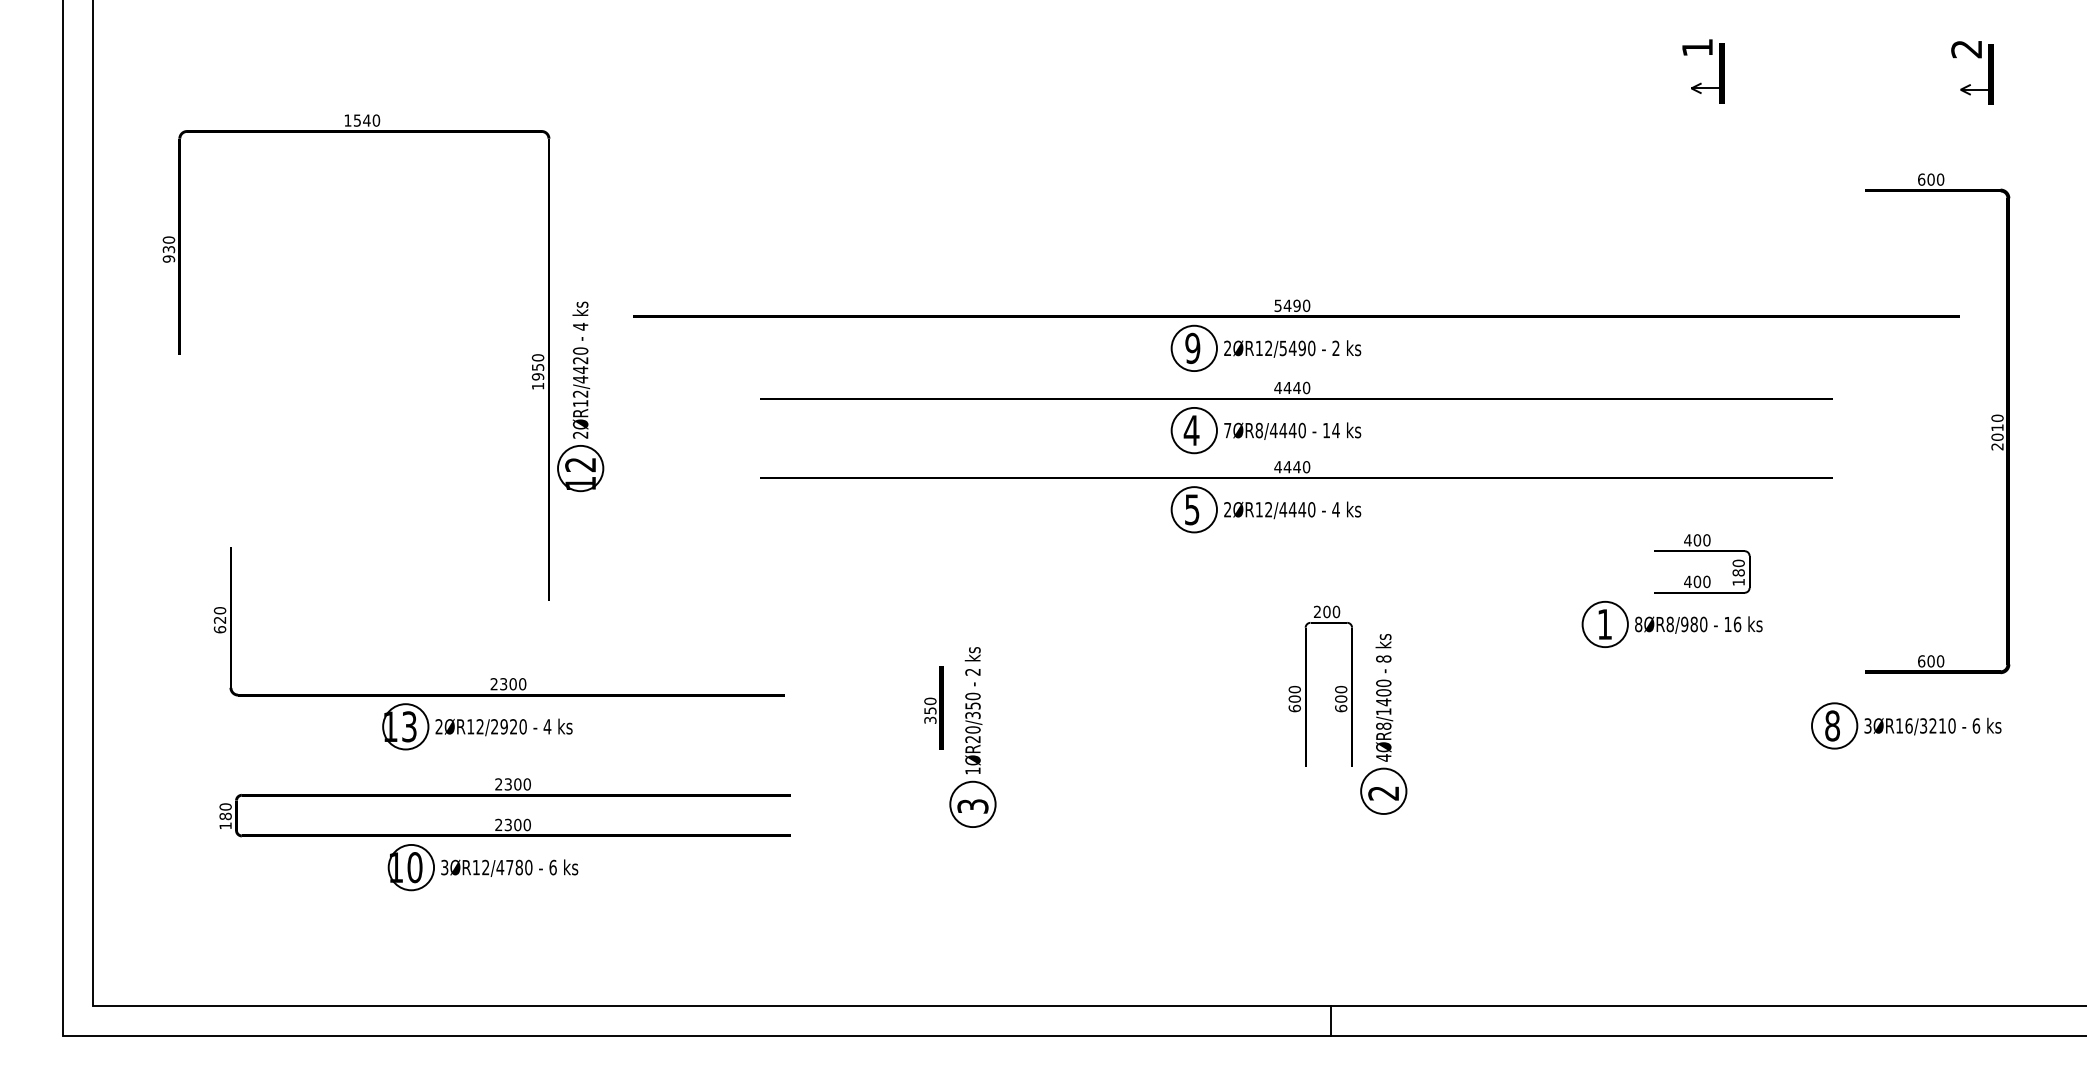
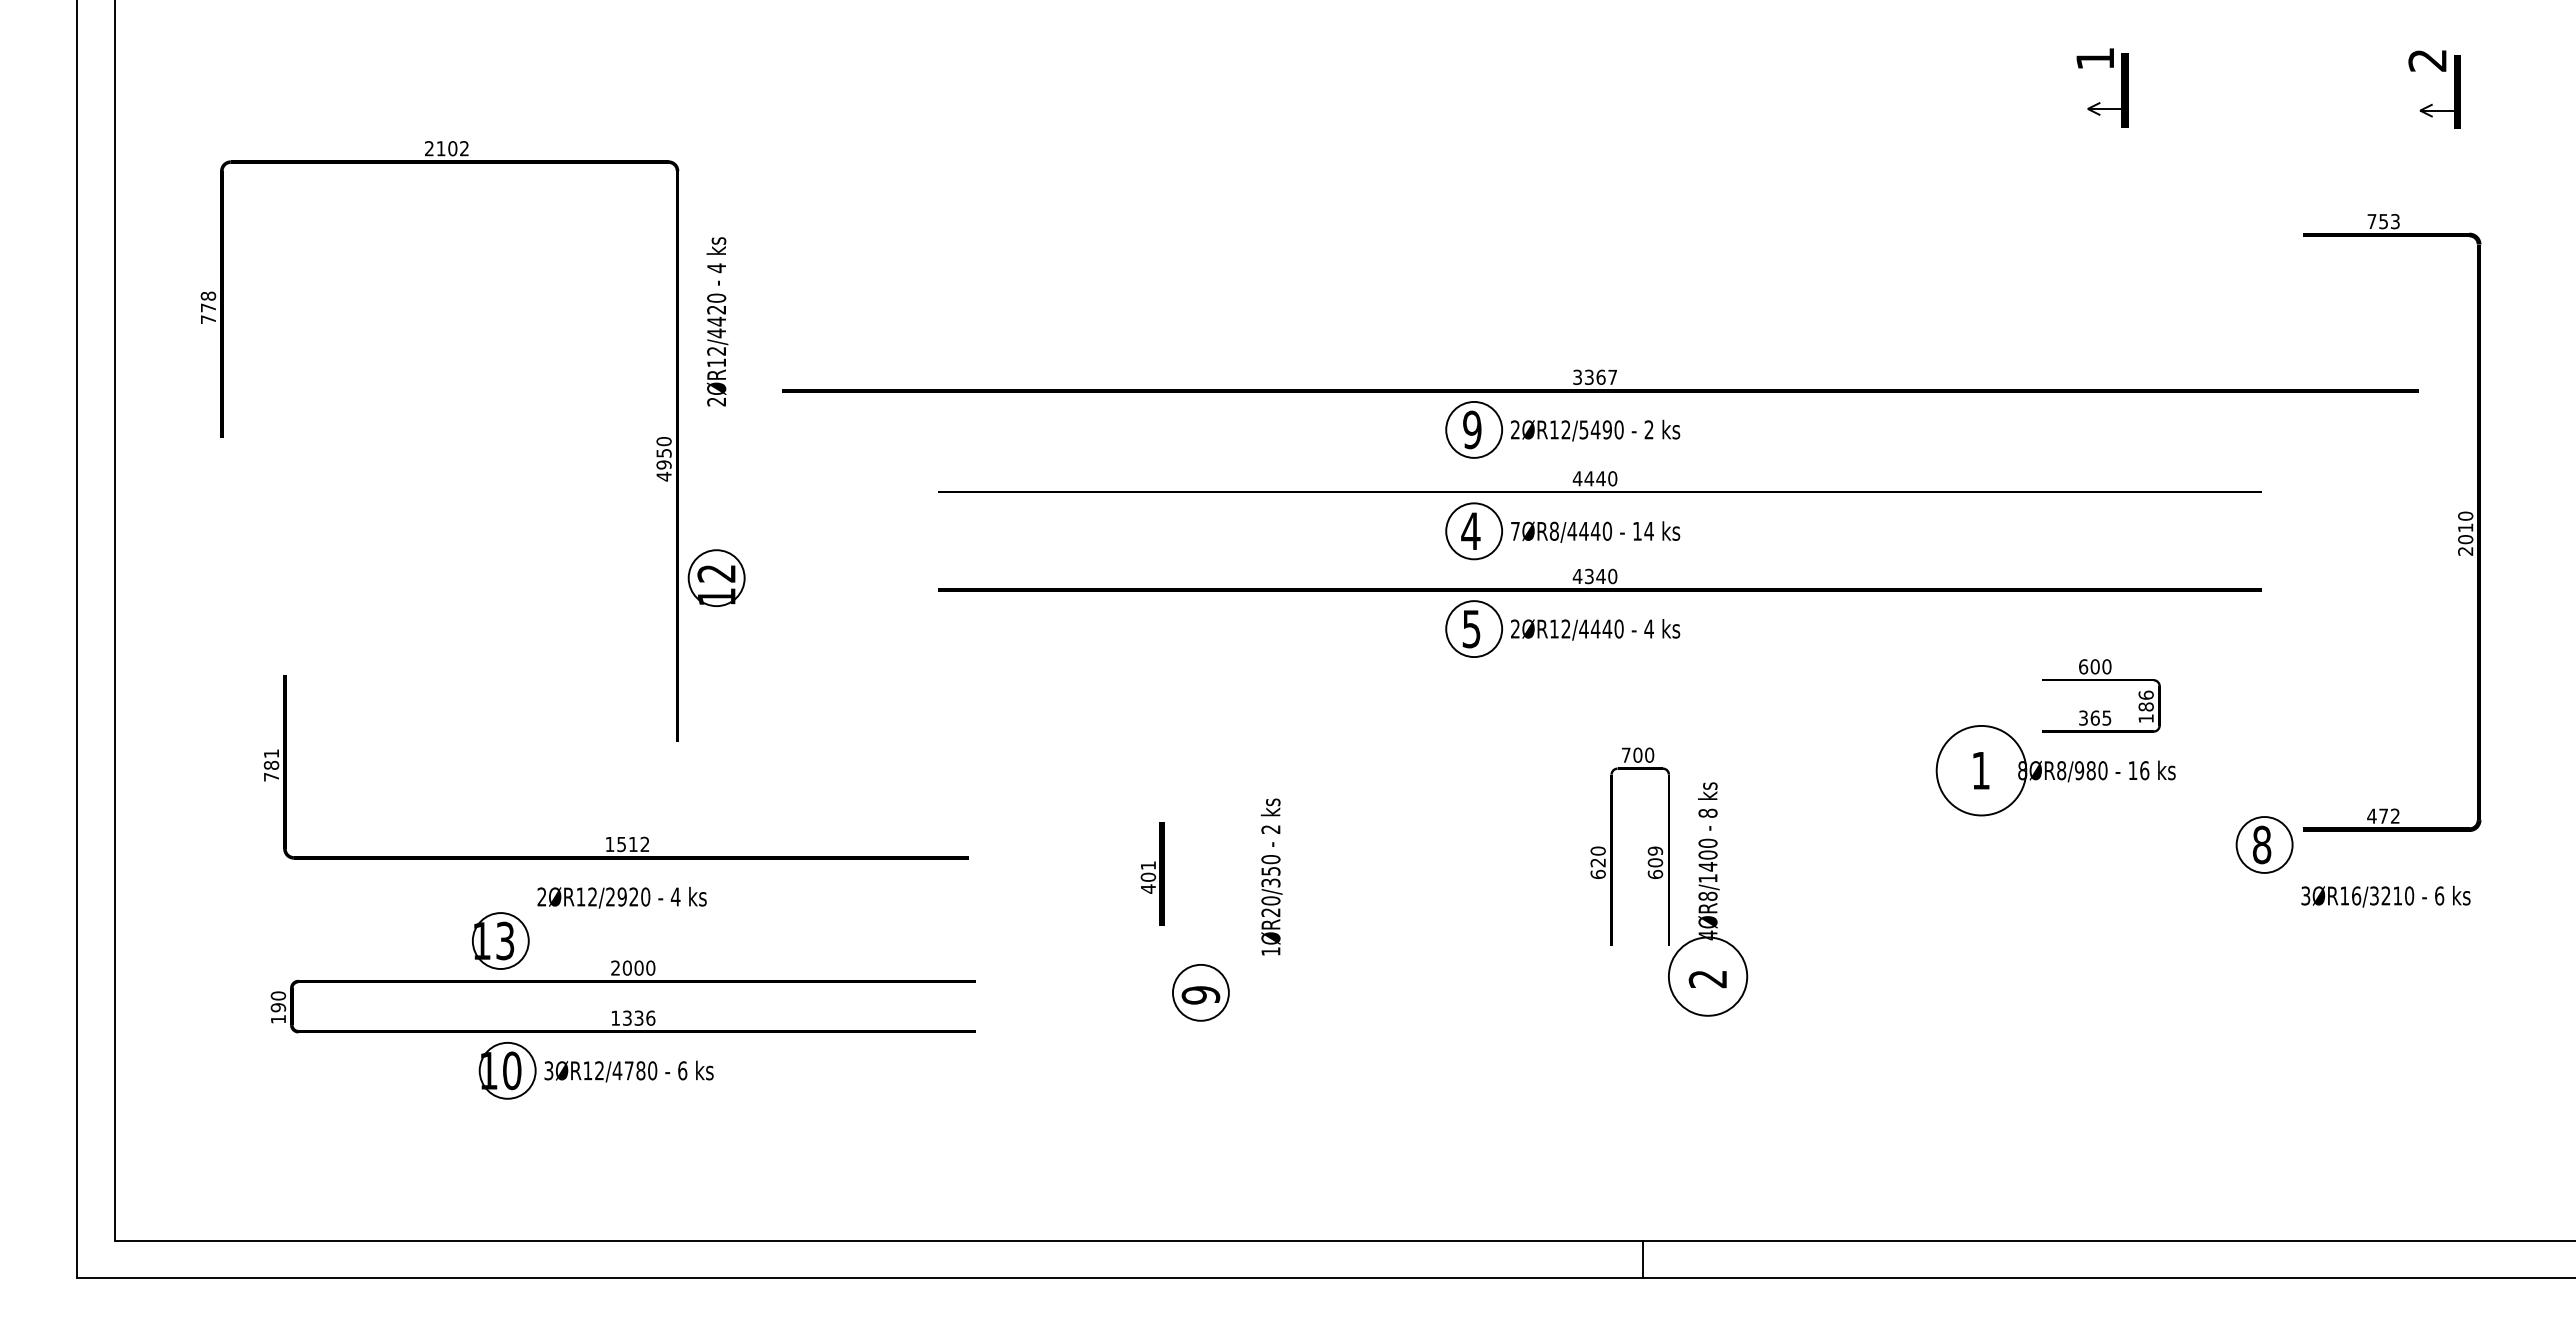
text: (362, 120) -> (447, 148), 1540 -> 2102
text: (1930, 179) -> (2383, 221), 600 -> 753
text: (168, 249) -> (208, 307), 930 -> 778
text: (1292, 305) -> (1595, 377), 5490 -> 3367
text: (581, 369) -> (717, 321), moved
text: (537, 386) -> (663, 476), 1950 -> 4950
text: (1287, 467) -> (1589, 576), 4440 -> 4340
text: (1687, 540) -> (2083, 666), 400 -> 600
text: (1738, 562) -> (2145, 694), 180 -> 186
text: (1696, 581) -> (2094, 717), 400 -> 365
text: (1316, 611) -> (1625, 754), 200 -> 700
text: (220, 620) -> (271, 765), 620 -> 781
circle: (1605, 624) -> (1981, 770), size x1.6
text: (1930, 660) -> (2383, 815), 600 -> 472
text: (508, 684) -> (627, 844), 2300 -> 1512
text: (1341, 689) -> (1655, 850), 600 -> 609
text: (1294, 698) -> (1597, 862), 600 -> 620
text: (973, 710) -> (1271, 876), moved
text: (930, 711) -> (1148, 877), 350 -> 401
part: (1834, 725) -> (2264, 844), moved
part: (405, 726) -> (500, 940), moved
text: (507, 783) -> (626, 967), 2300 -> 2000
circle: (1384, 791) -> (1708, 976), size x1.4
text: (972, 806) -> (1200, 995), 3 -> 9
text: (225, 816) -> (278, 1007), 180 -> 190
text: (513, 824) -> (633, 1017), 2300 -> 1336

